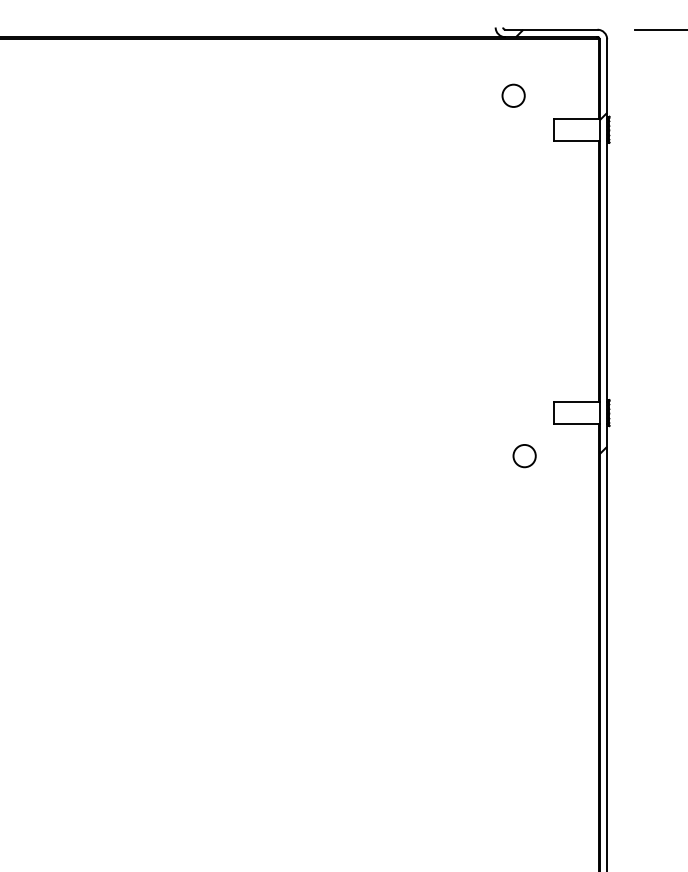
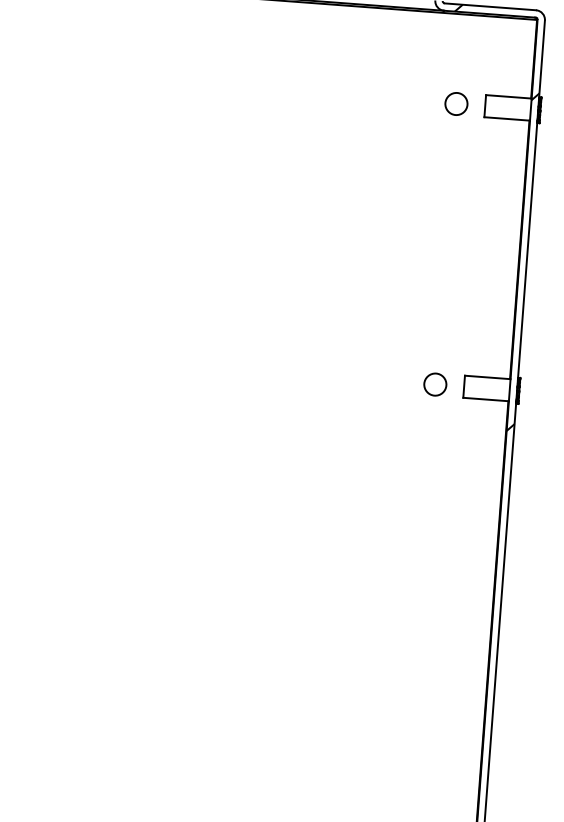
circle: (513, 95) -> (456, 103), moved
circle: (524, 456) -> (435, 384), moved

